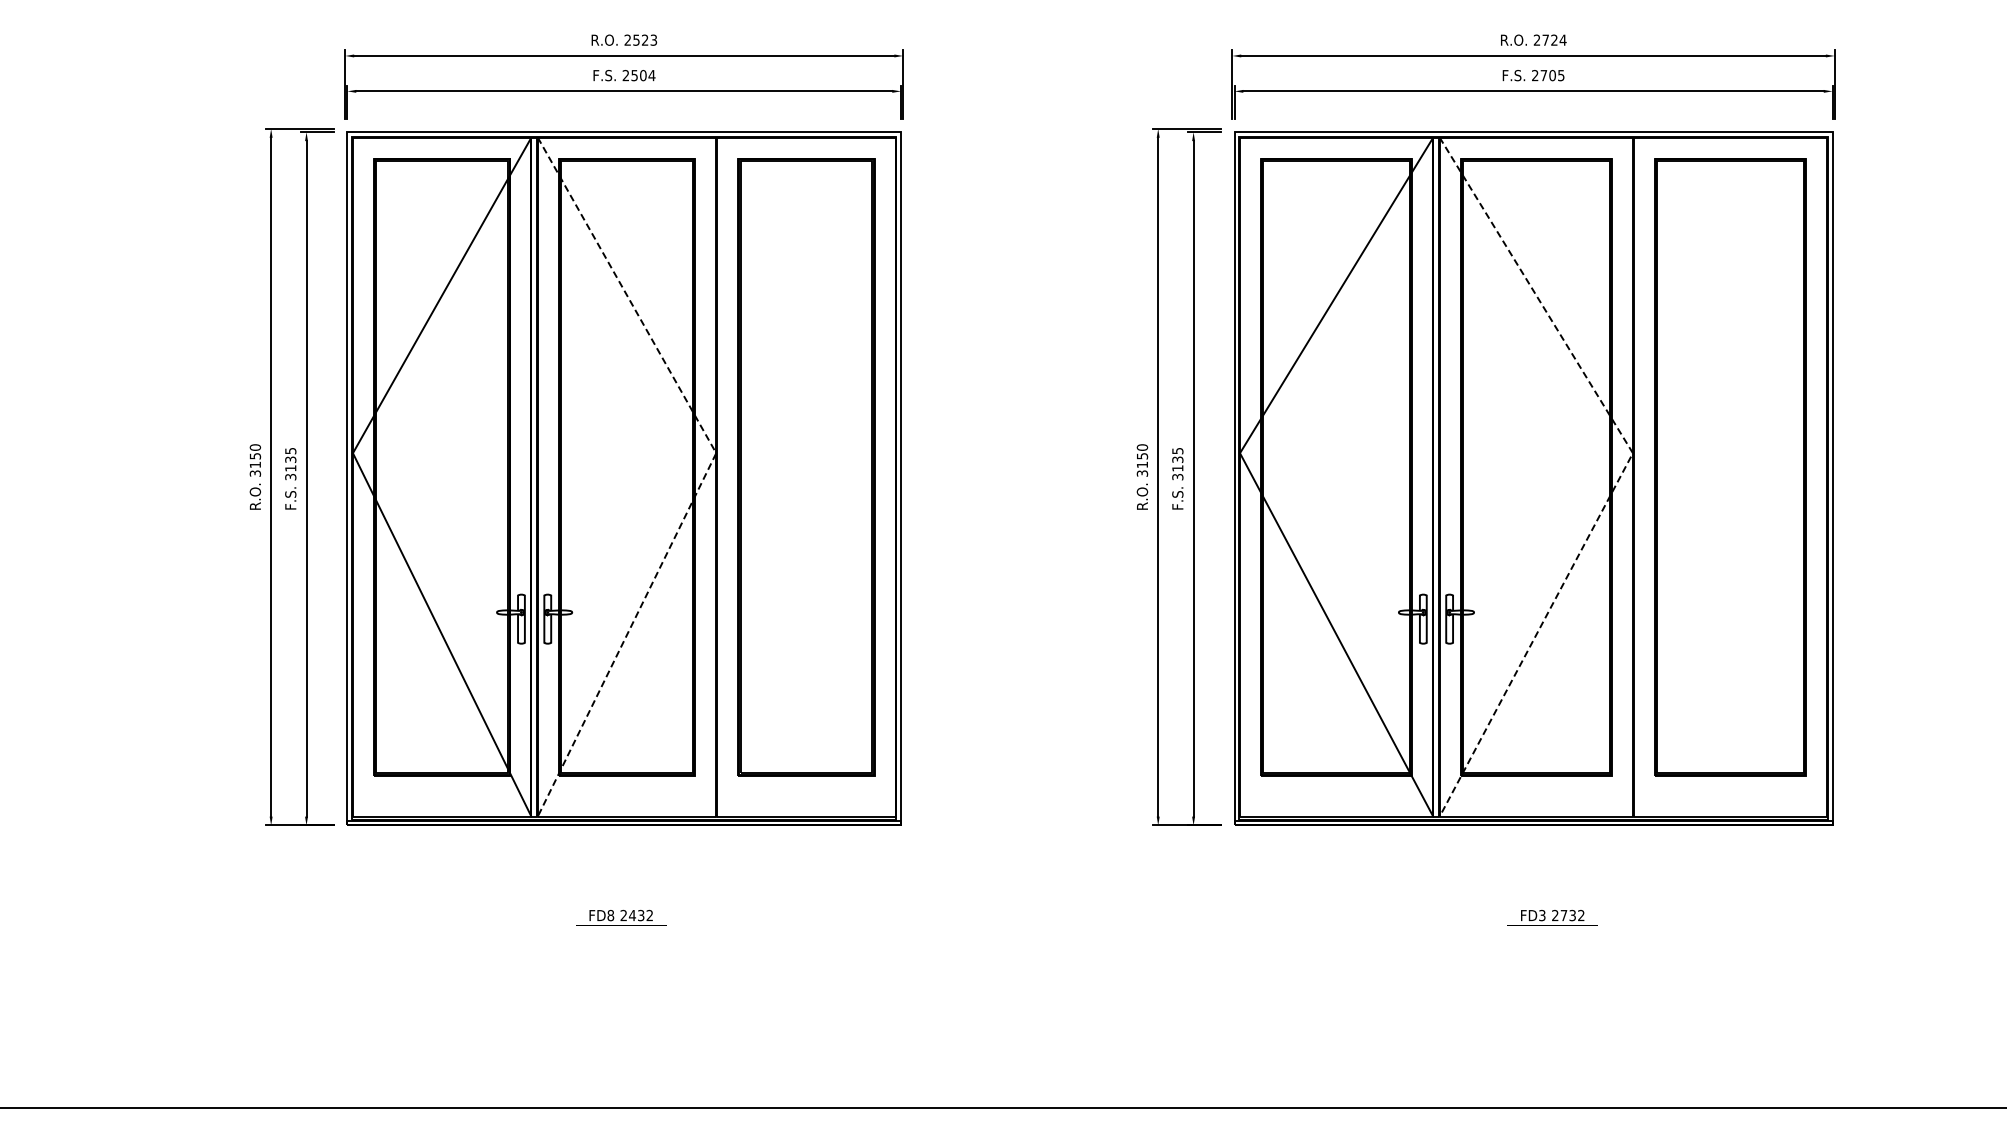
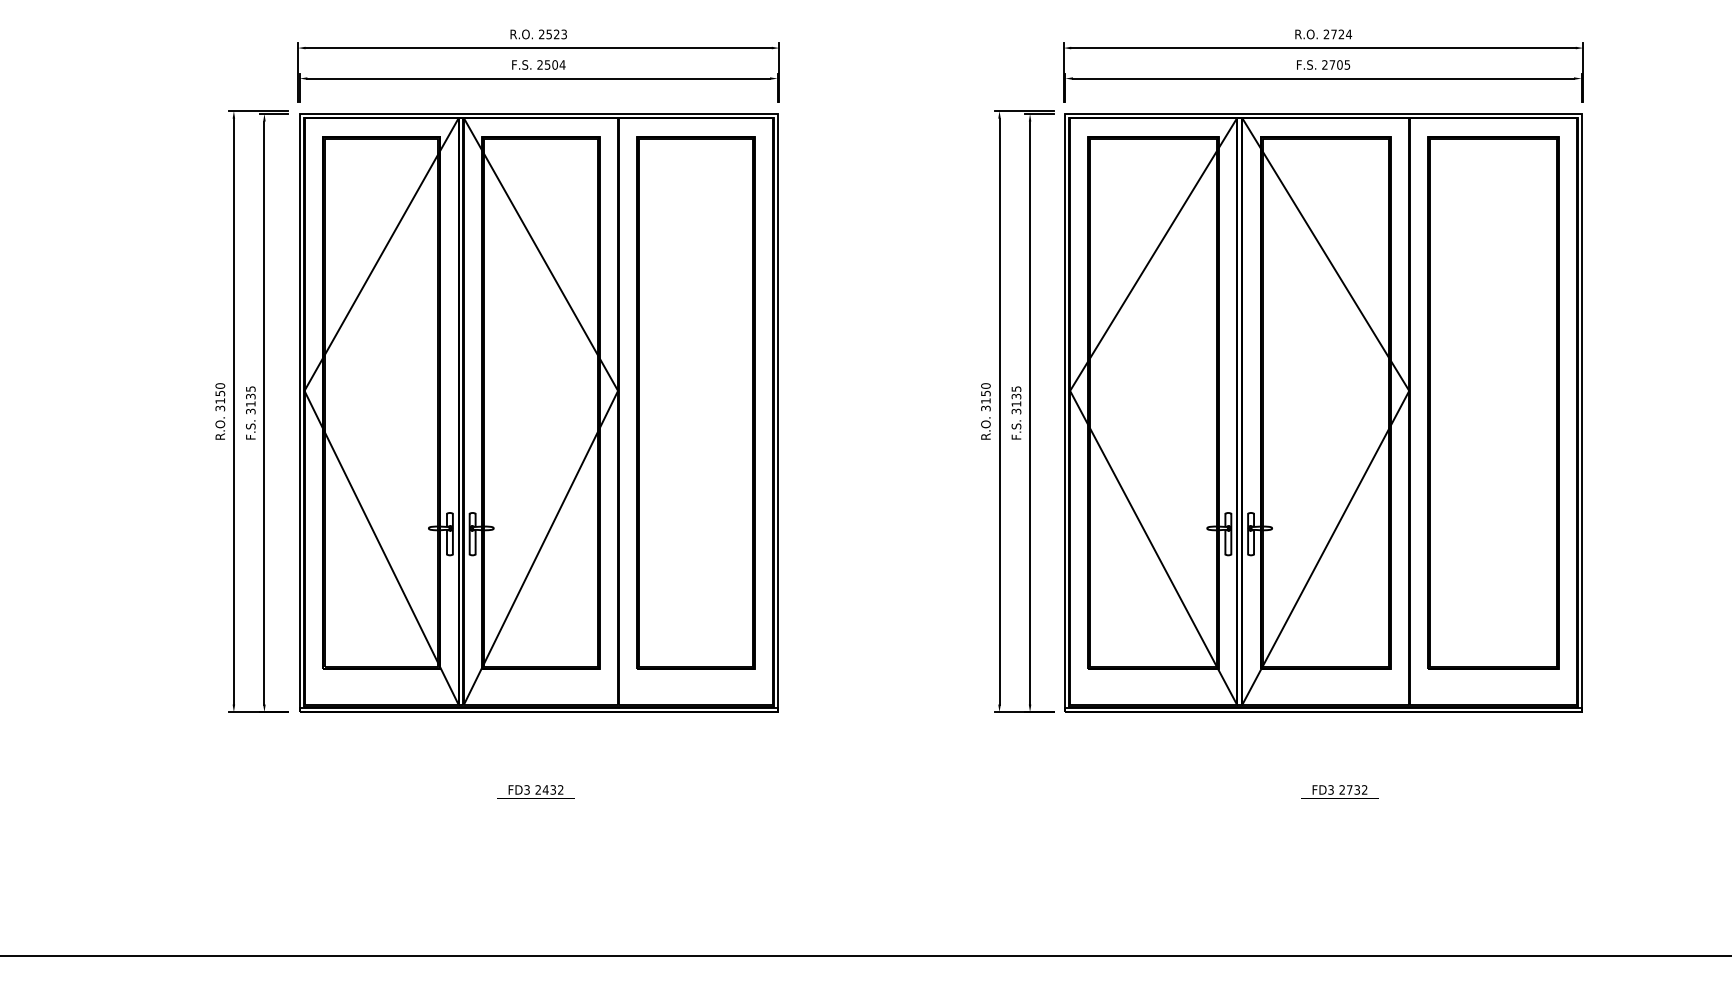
line: (1623, 470) -> (1401, 405), dashed -> solid
line: (707, 472) -> (610, 407), dashed -> solid
text: (610, 915) -> (526, 789), FD8 -> FD3

